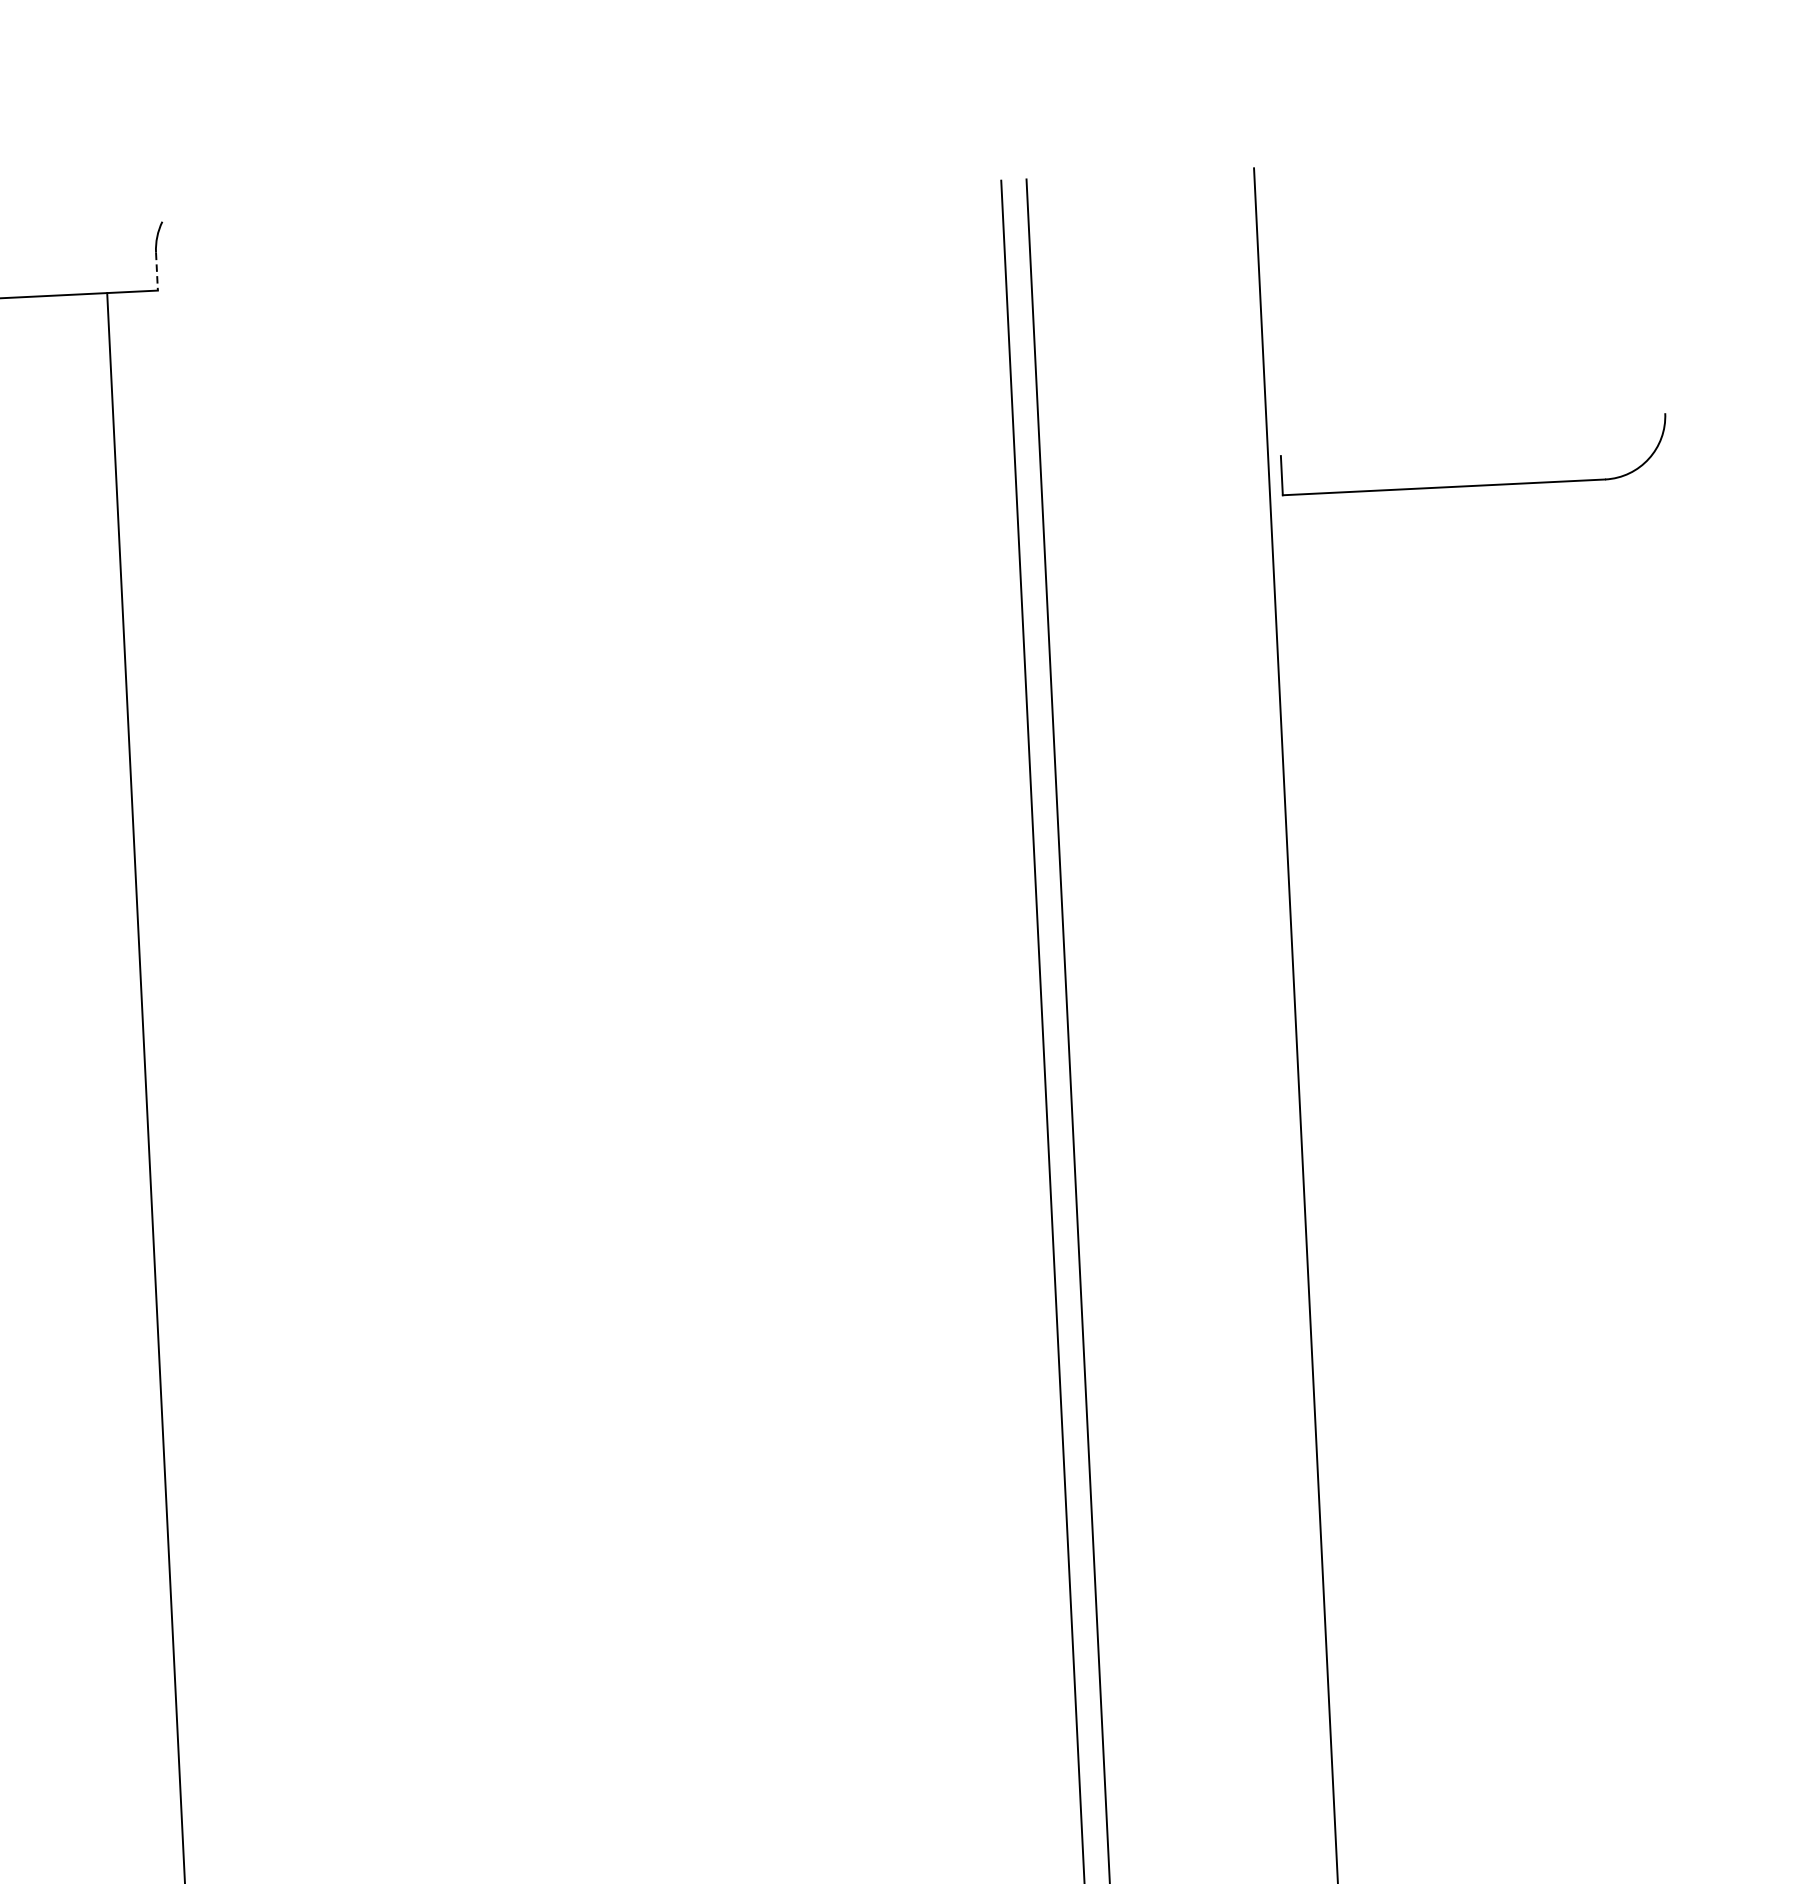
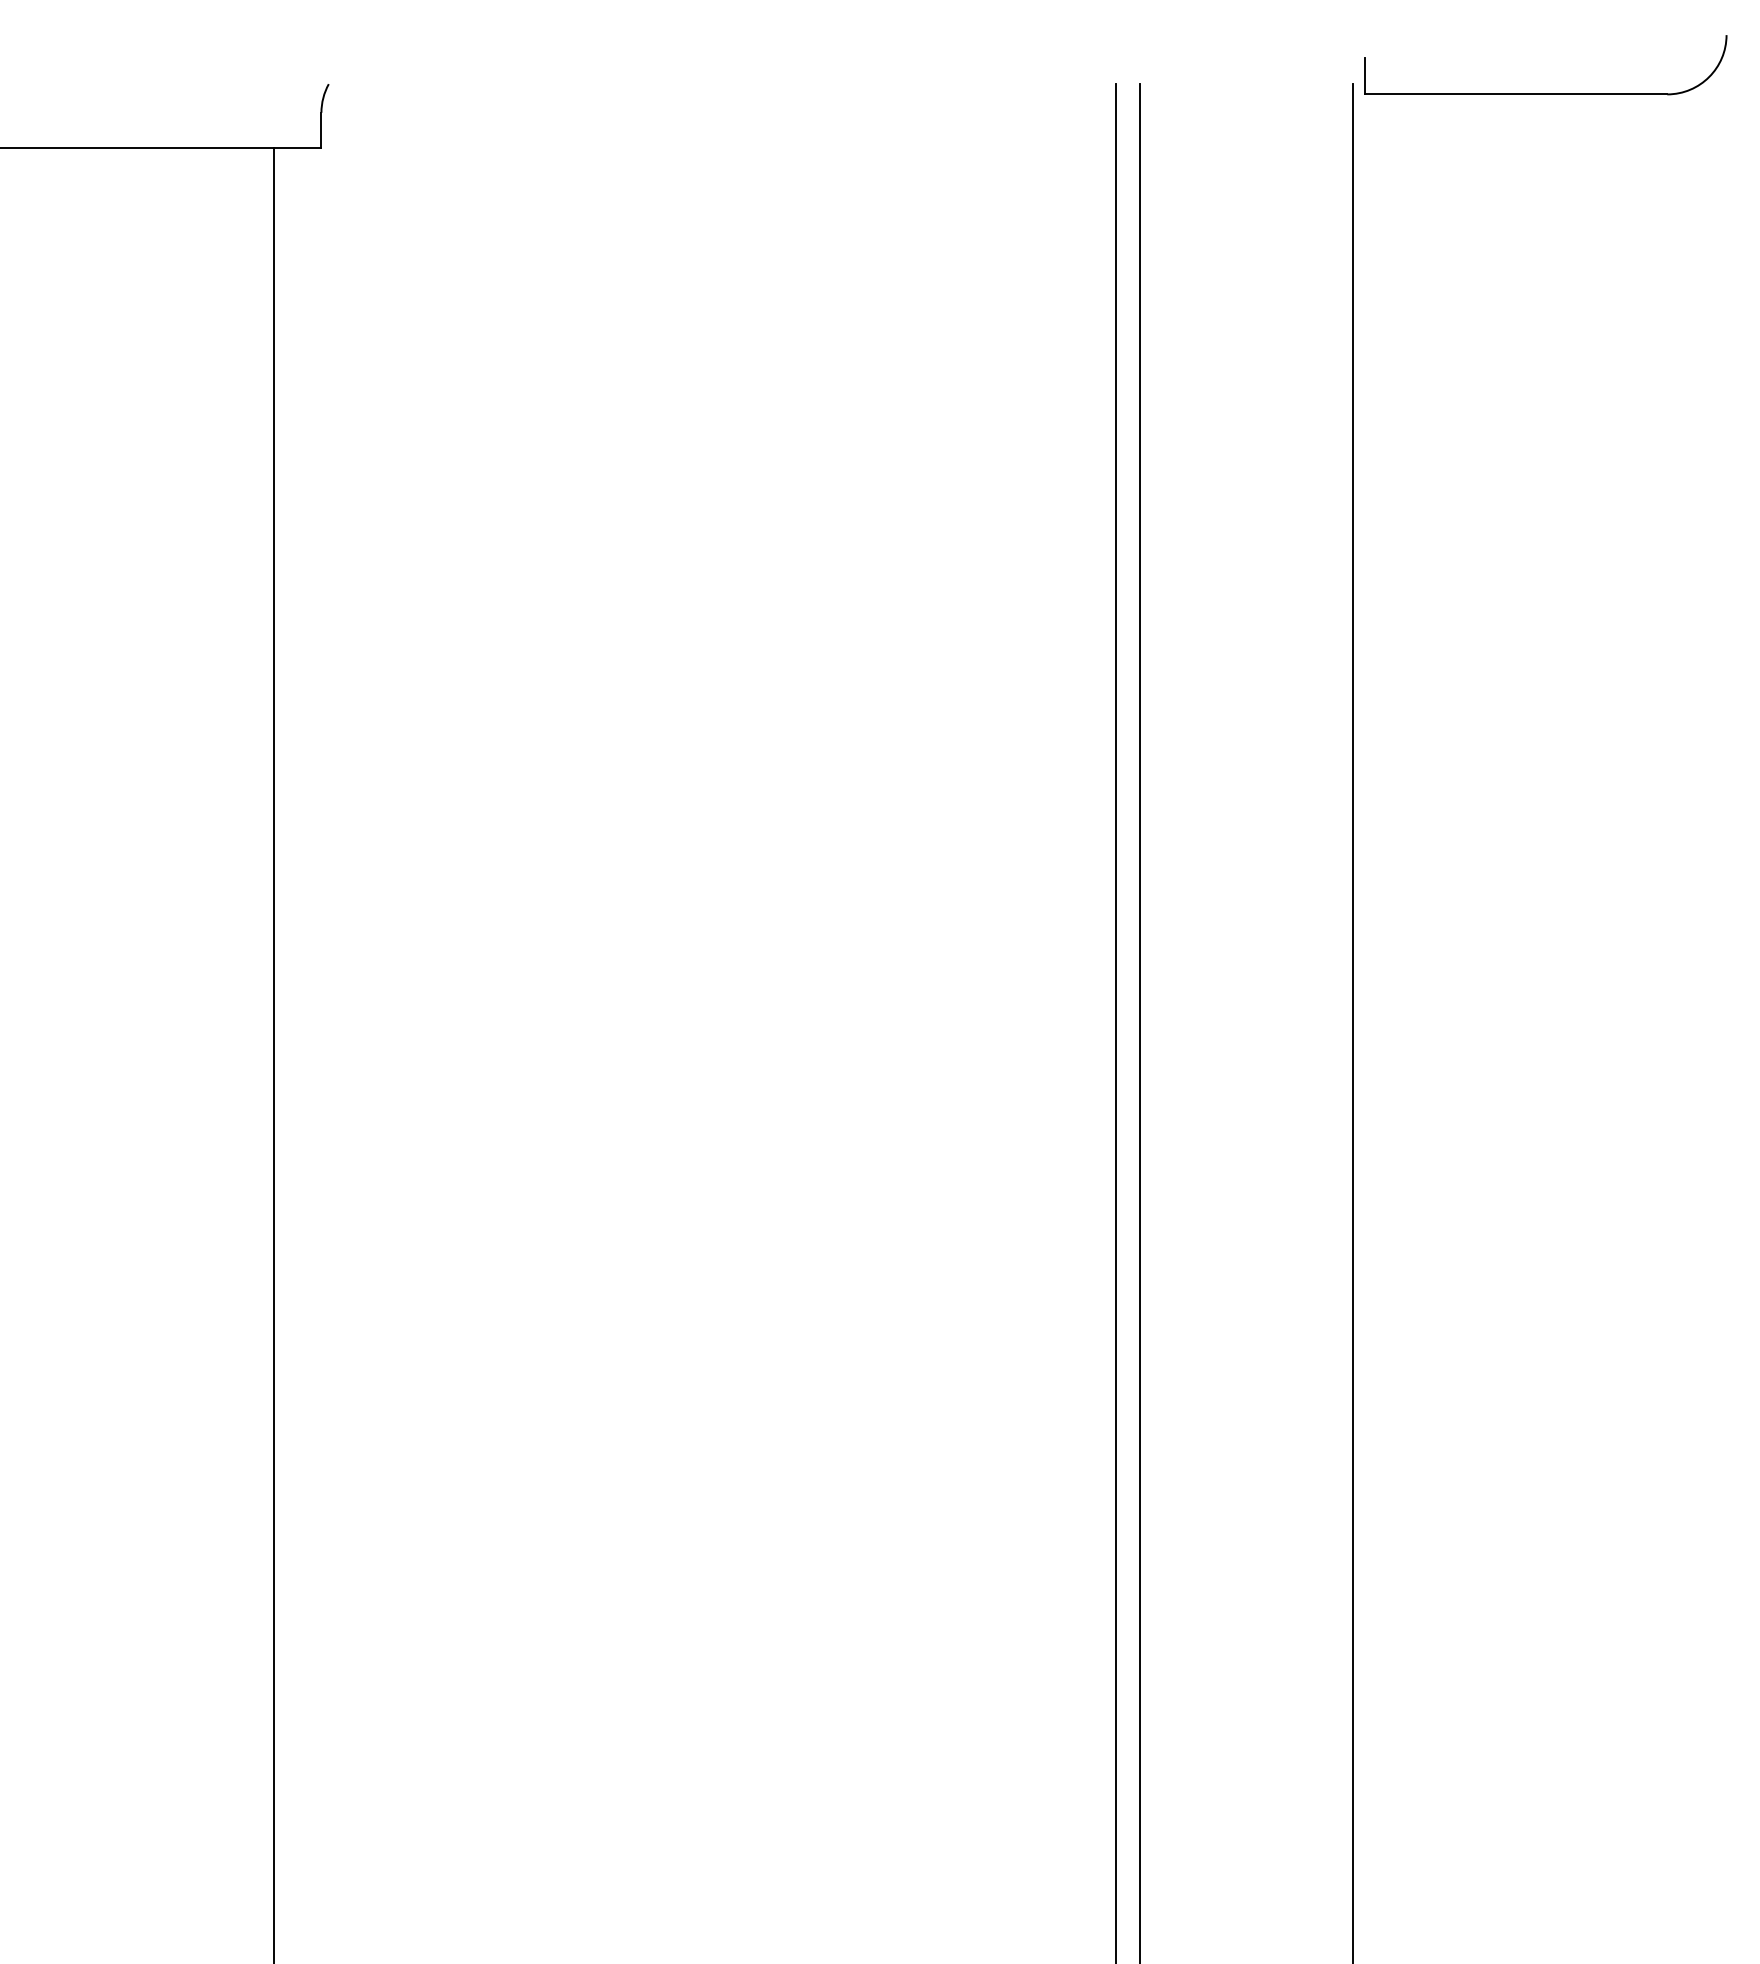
line: (157, 271) -> (321, 130), dashed -> solid
part: (1475, 484) -> (1545, 93), moved

